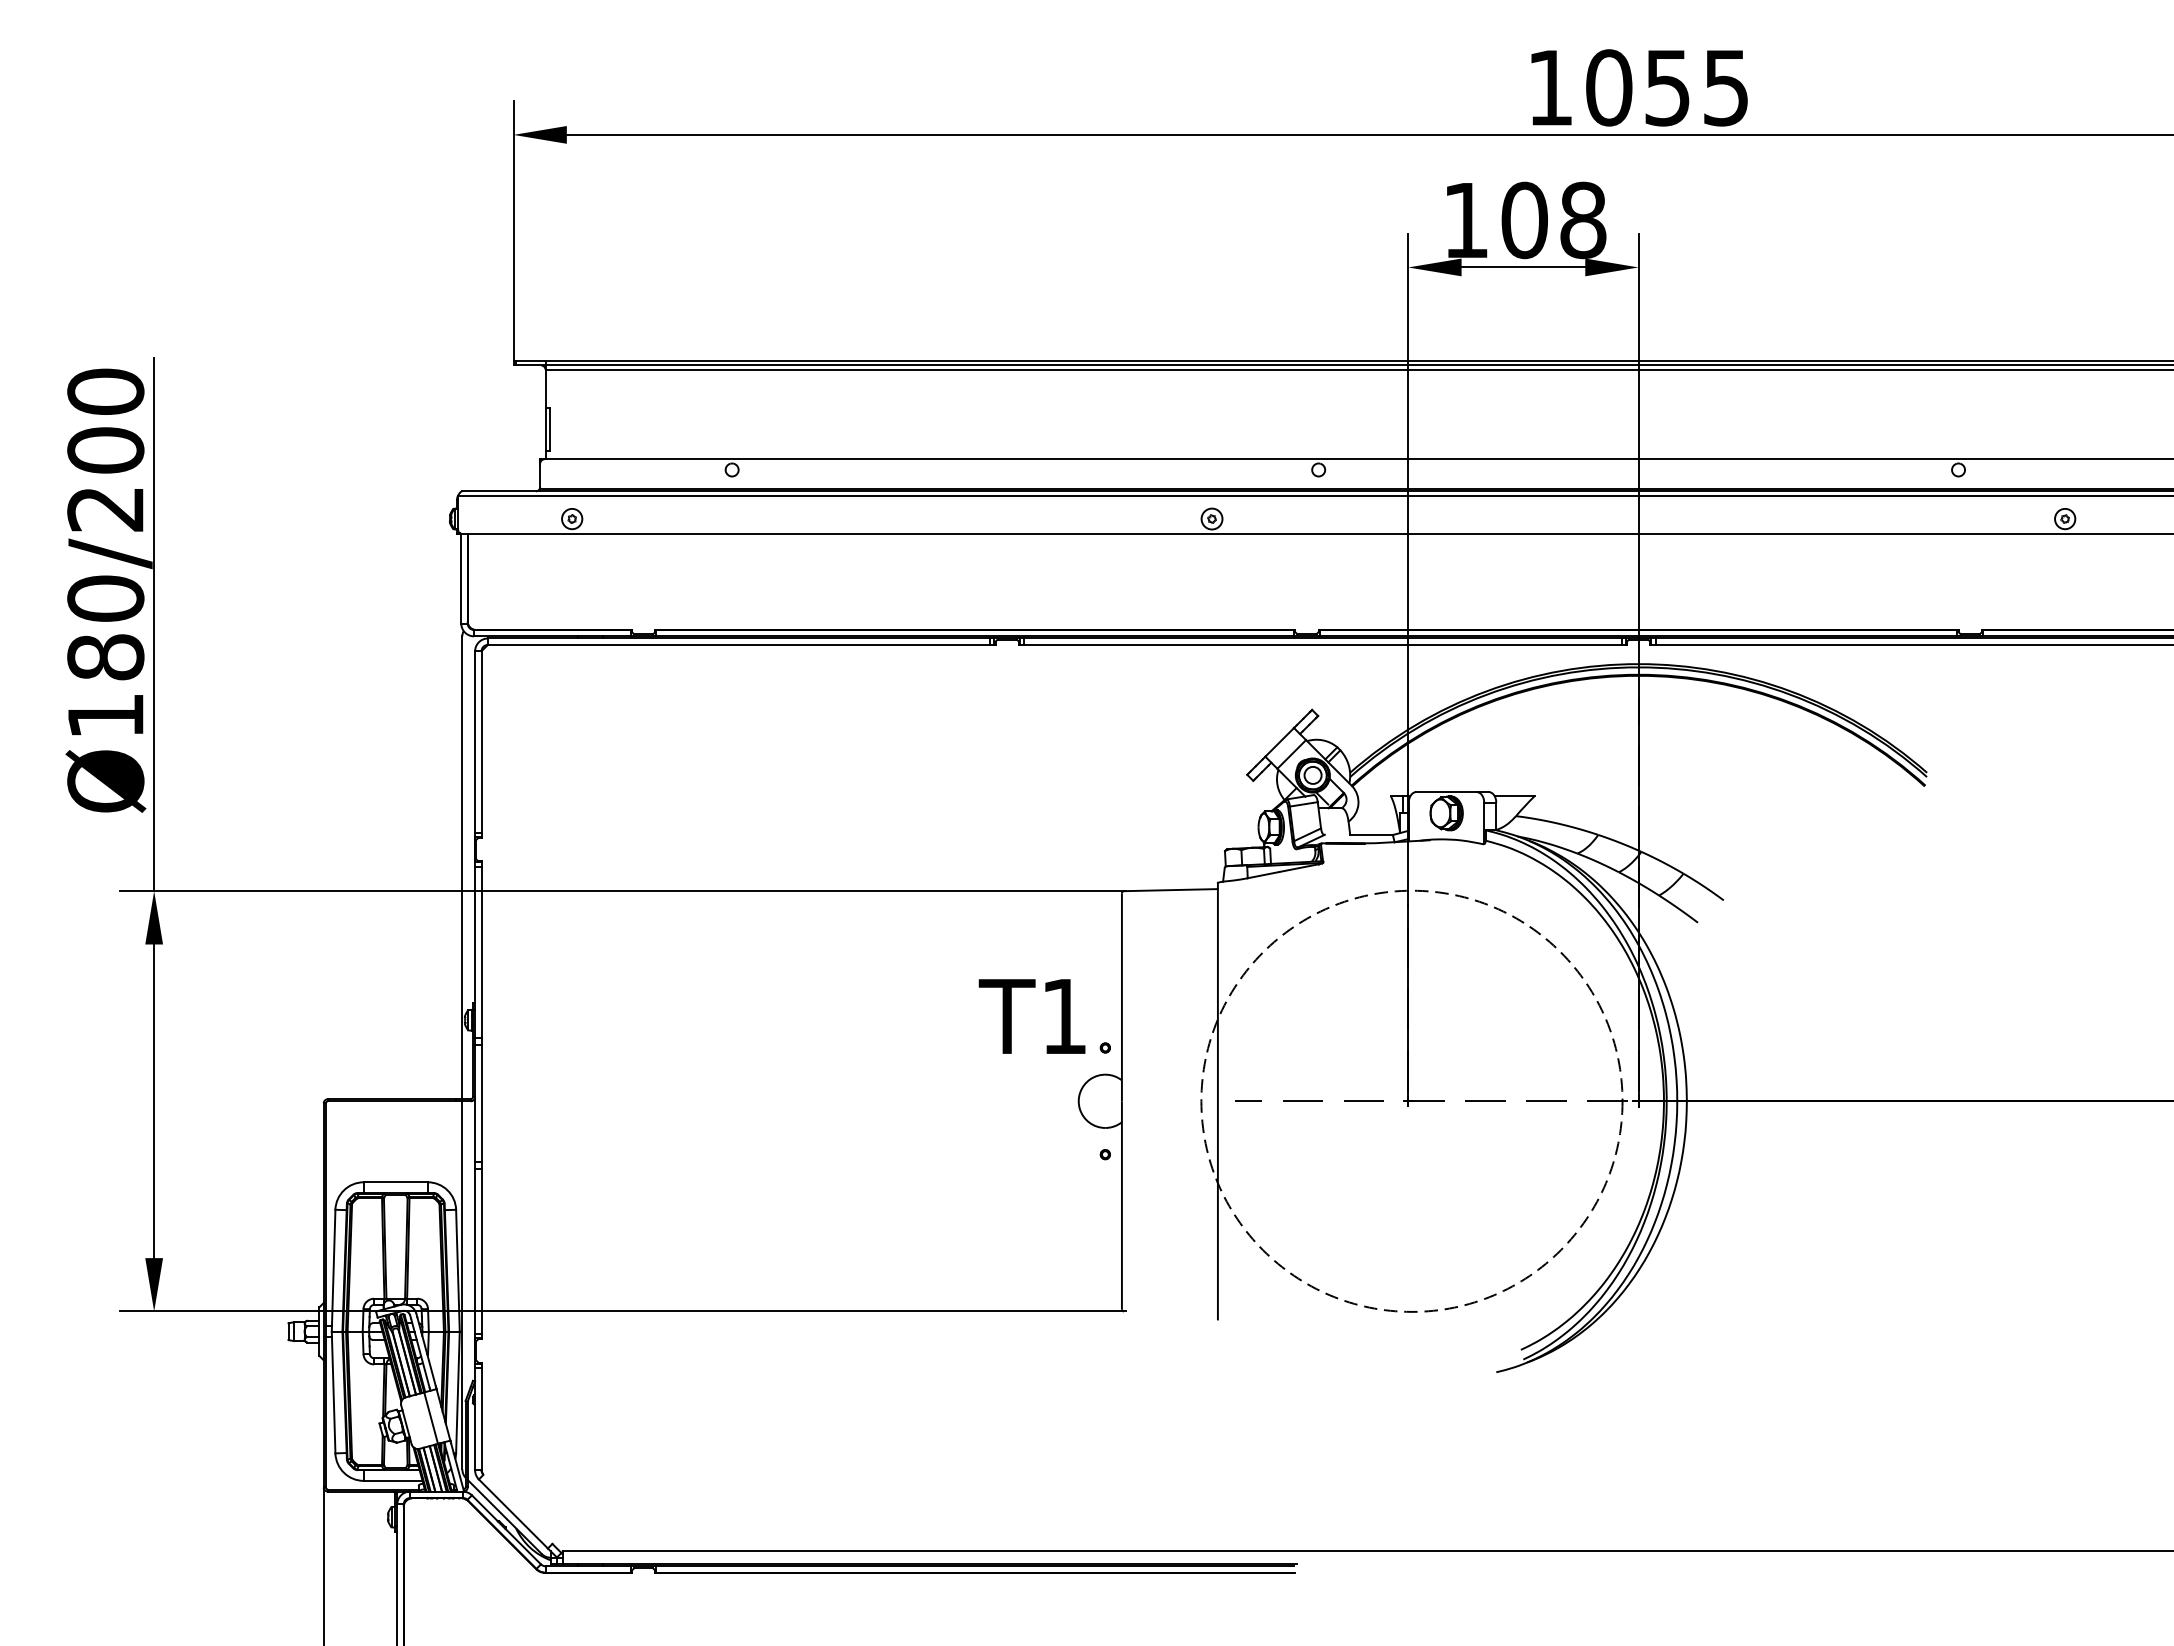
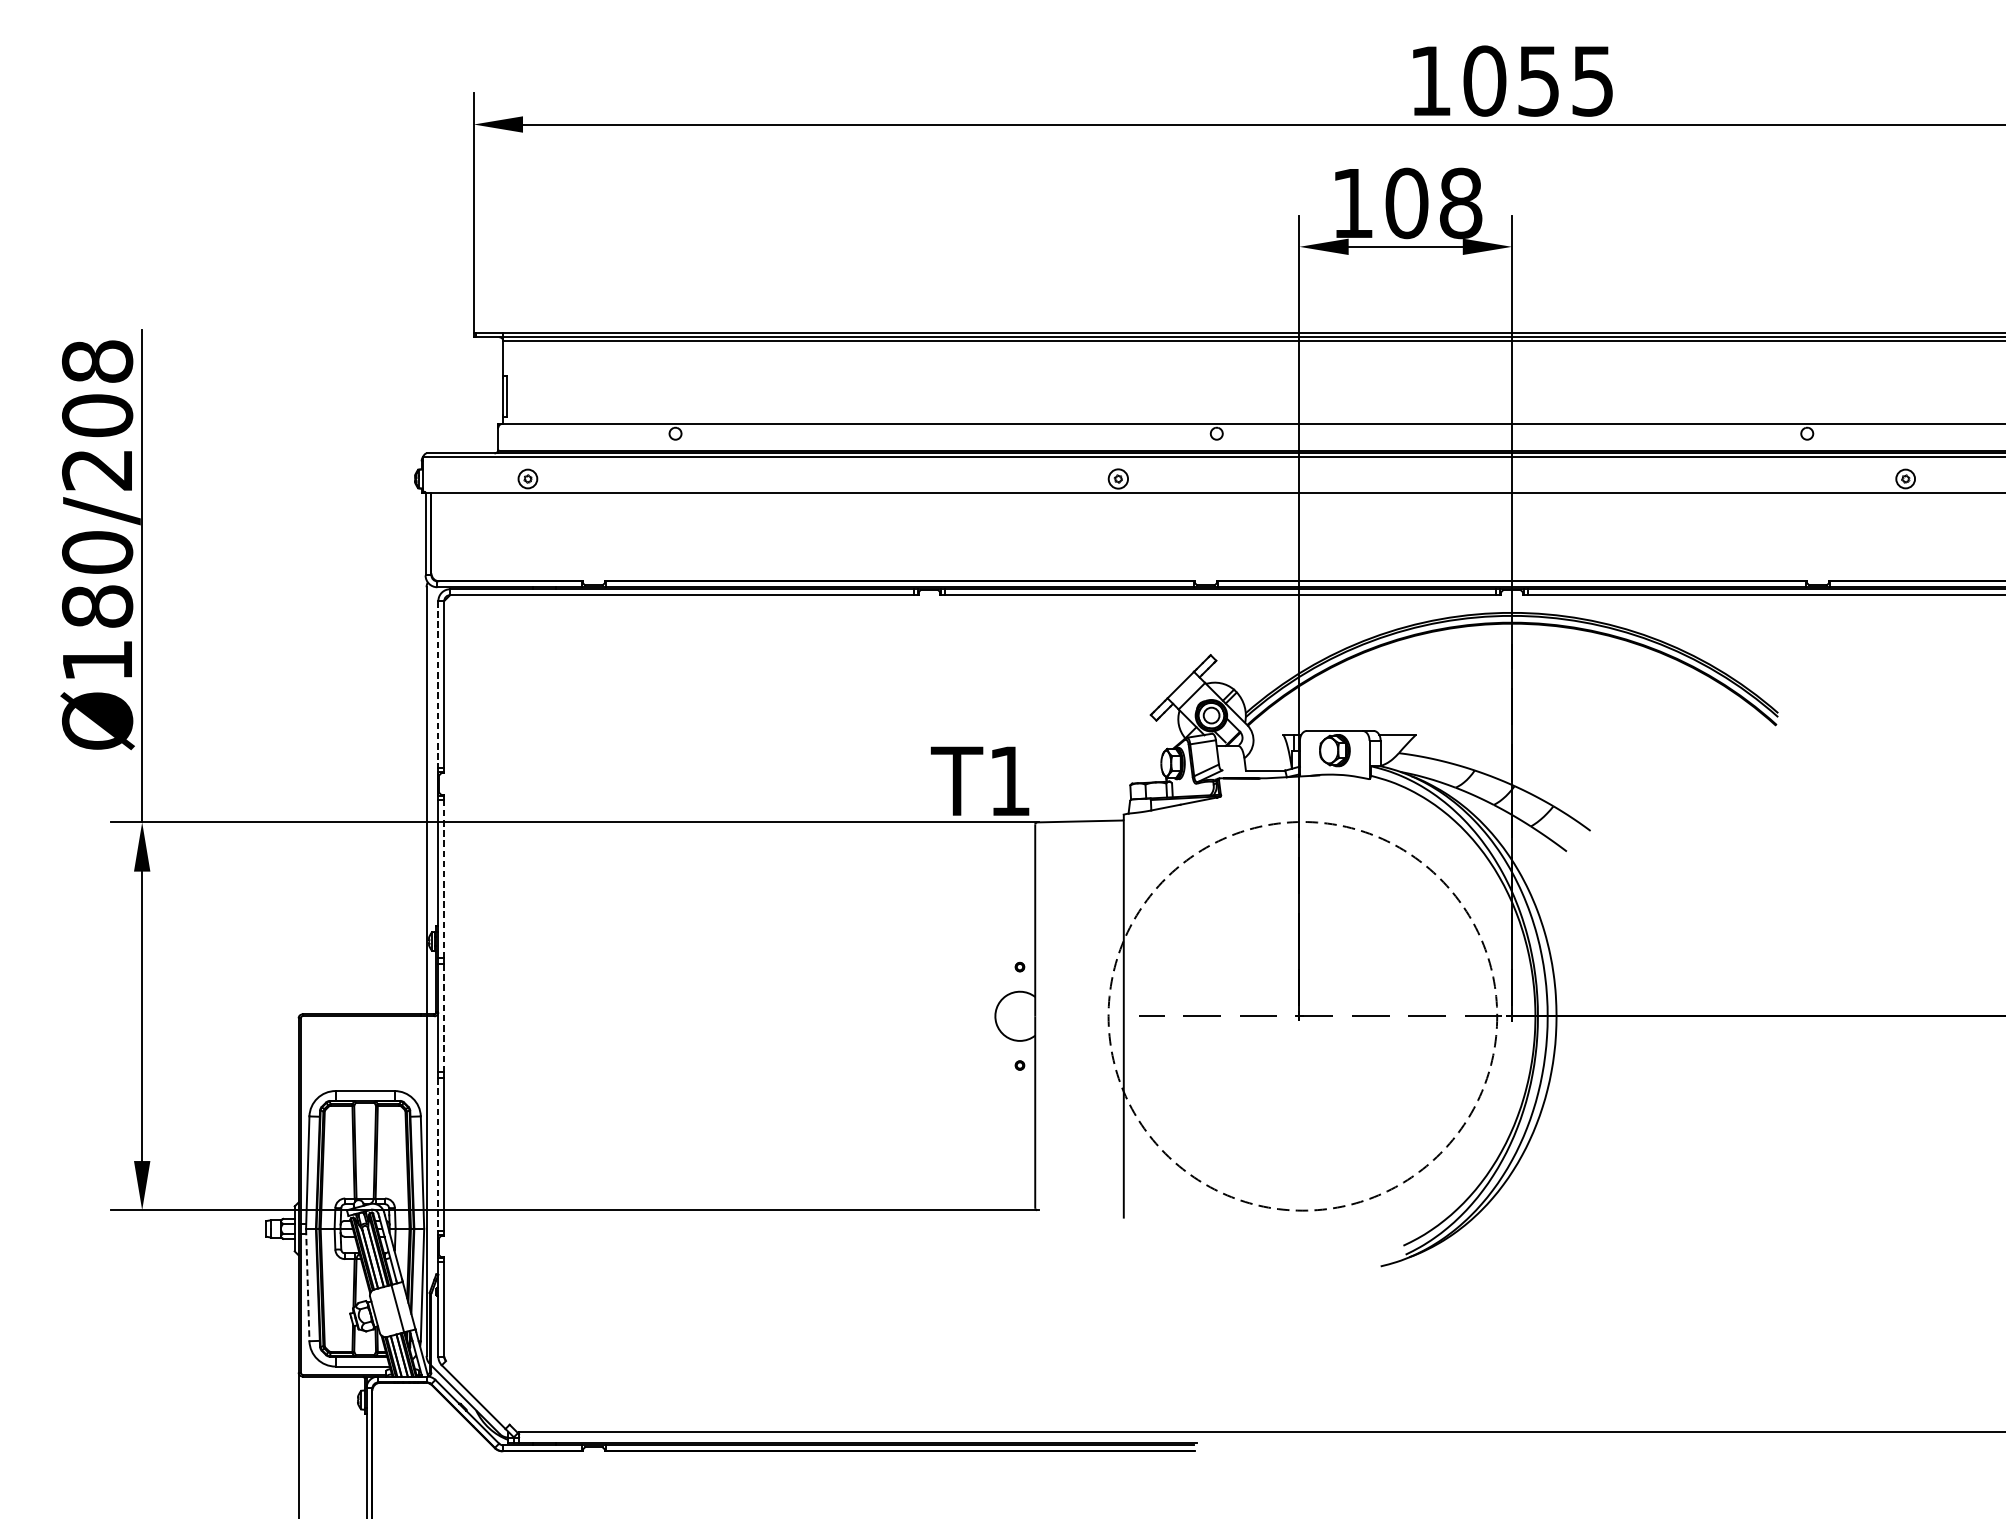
text: (105, 391) -> (97, 361), Ø180/200 -> Ø180/208
line: (475, 741) -> (438, 684), solid -> dashed
line: (481, 952) -> (444, 879), solid -> dashed
text: (1031, 1016) -> (979, 781), moved
line: (481, 1103) -> (444, 1018), solid -> dashed
line: (475, 1251) -> (438, 1154), solid -> dashed
line: (333, 1392) -> (307, 1285), solid -> dashed

